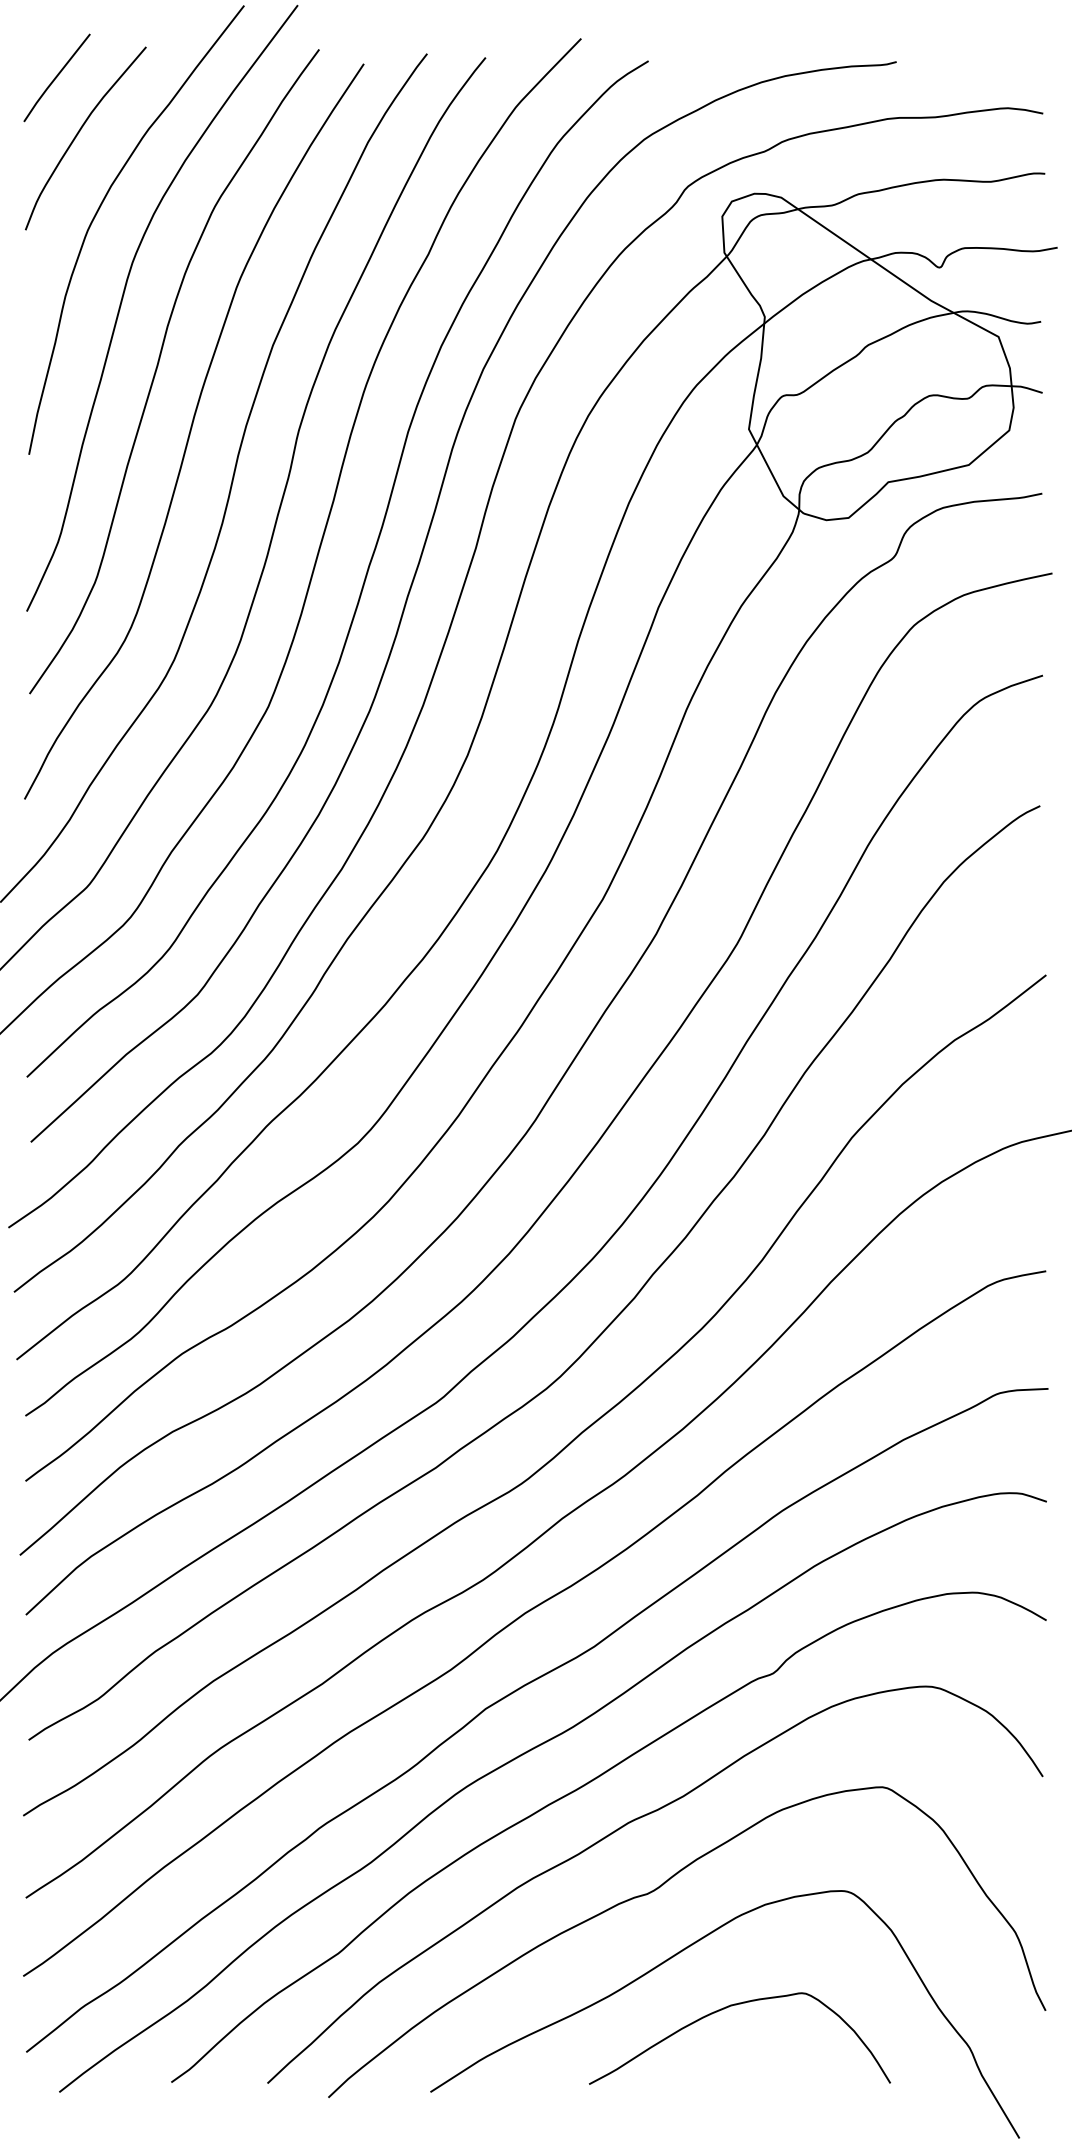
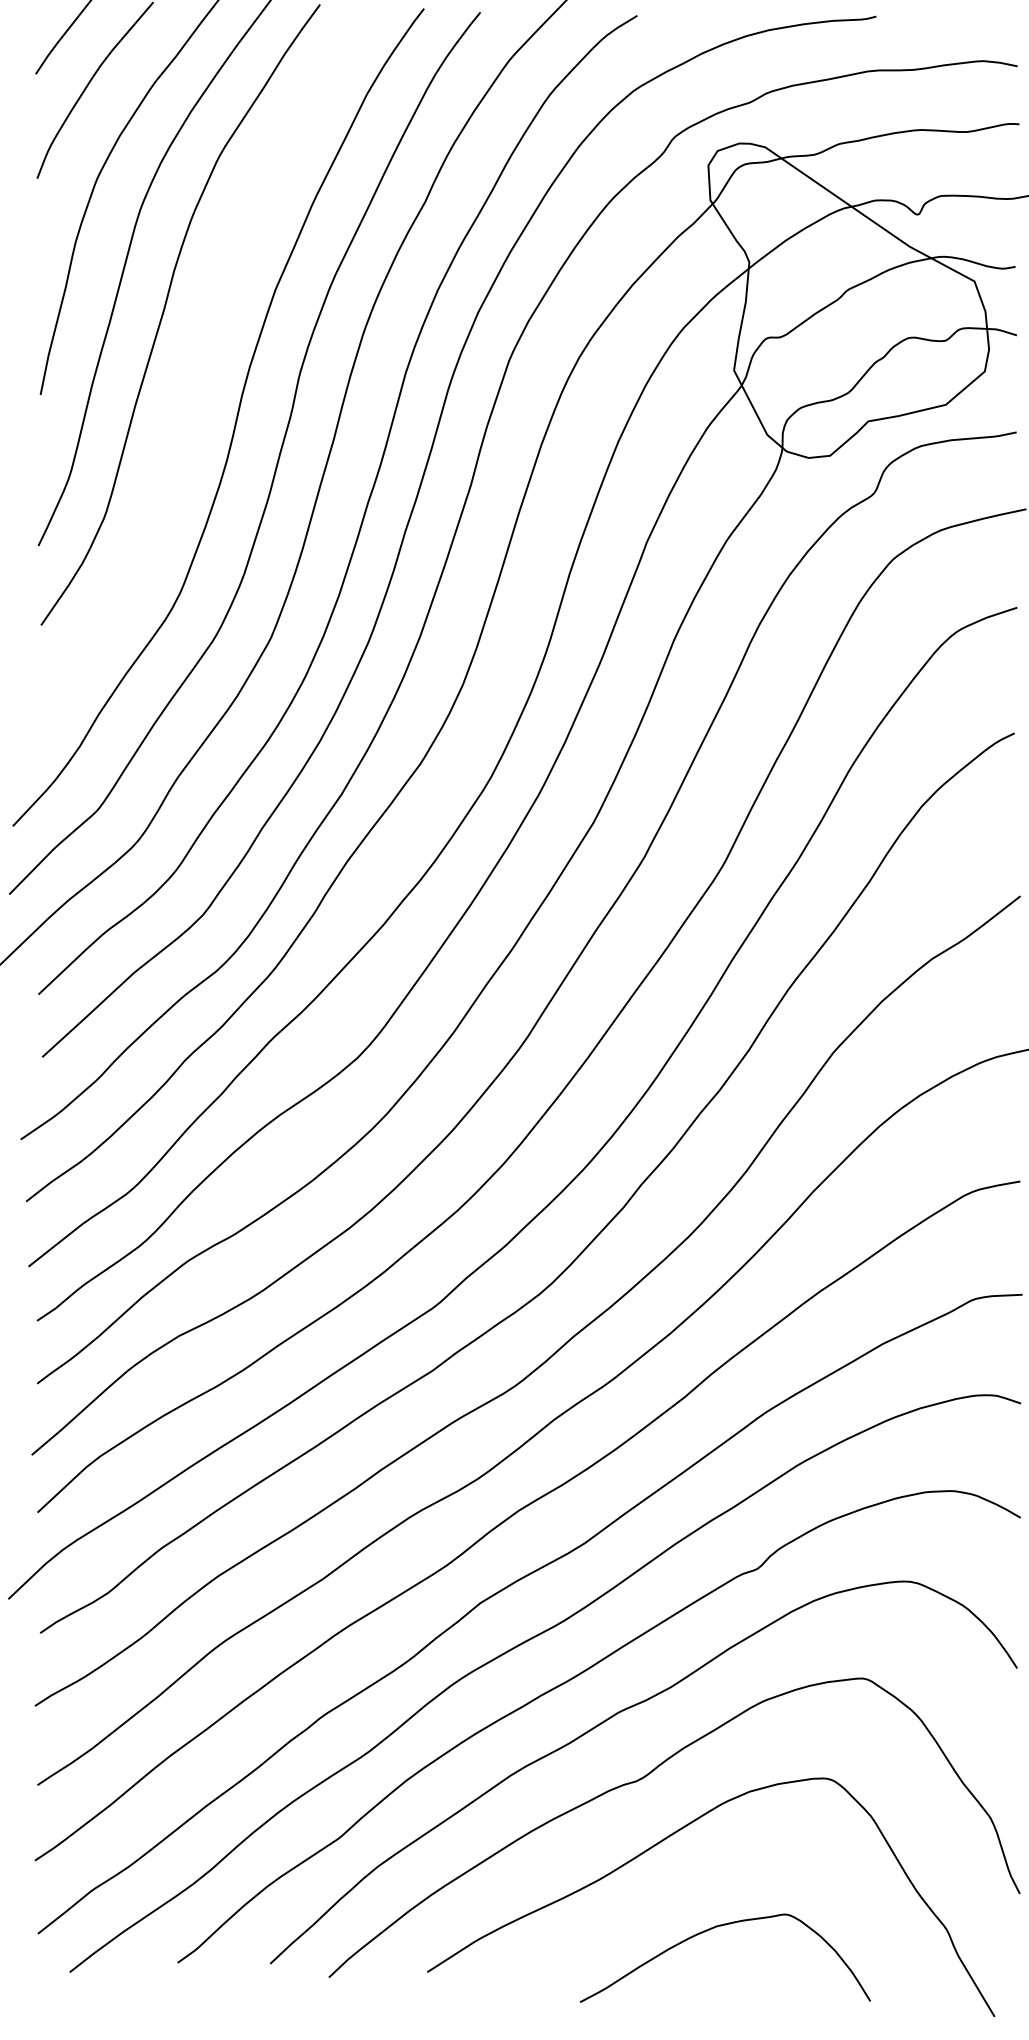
curve: (191, 431) -> (197, 372), removed
curve: (729, 2007) -> (715, 1928), moved

